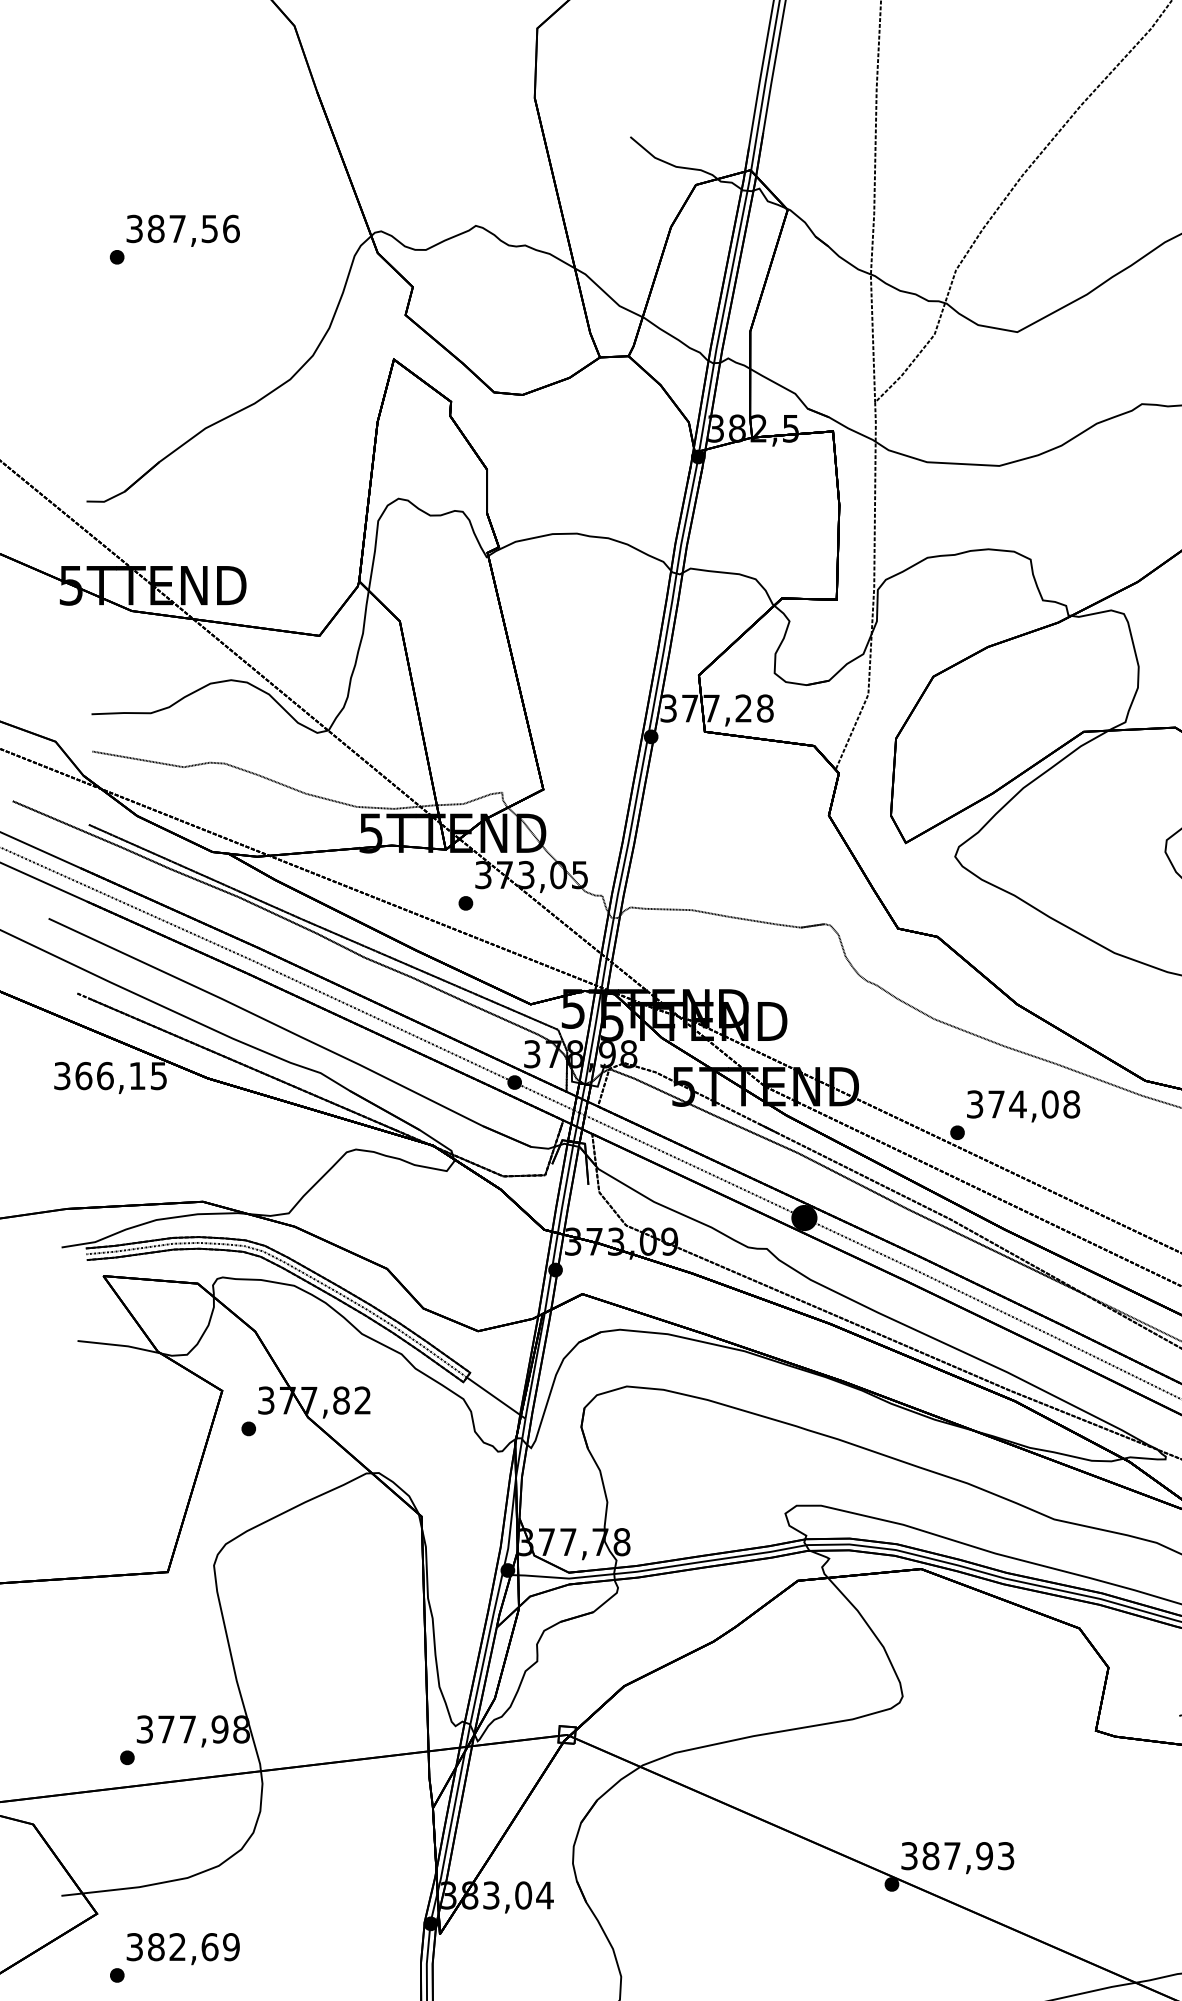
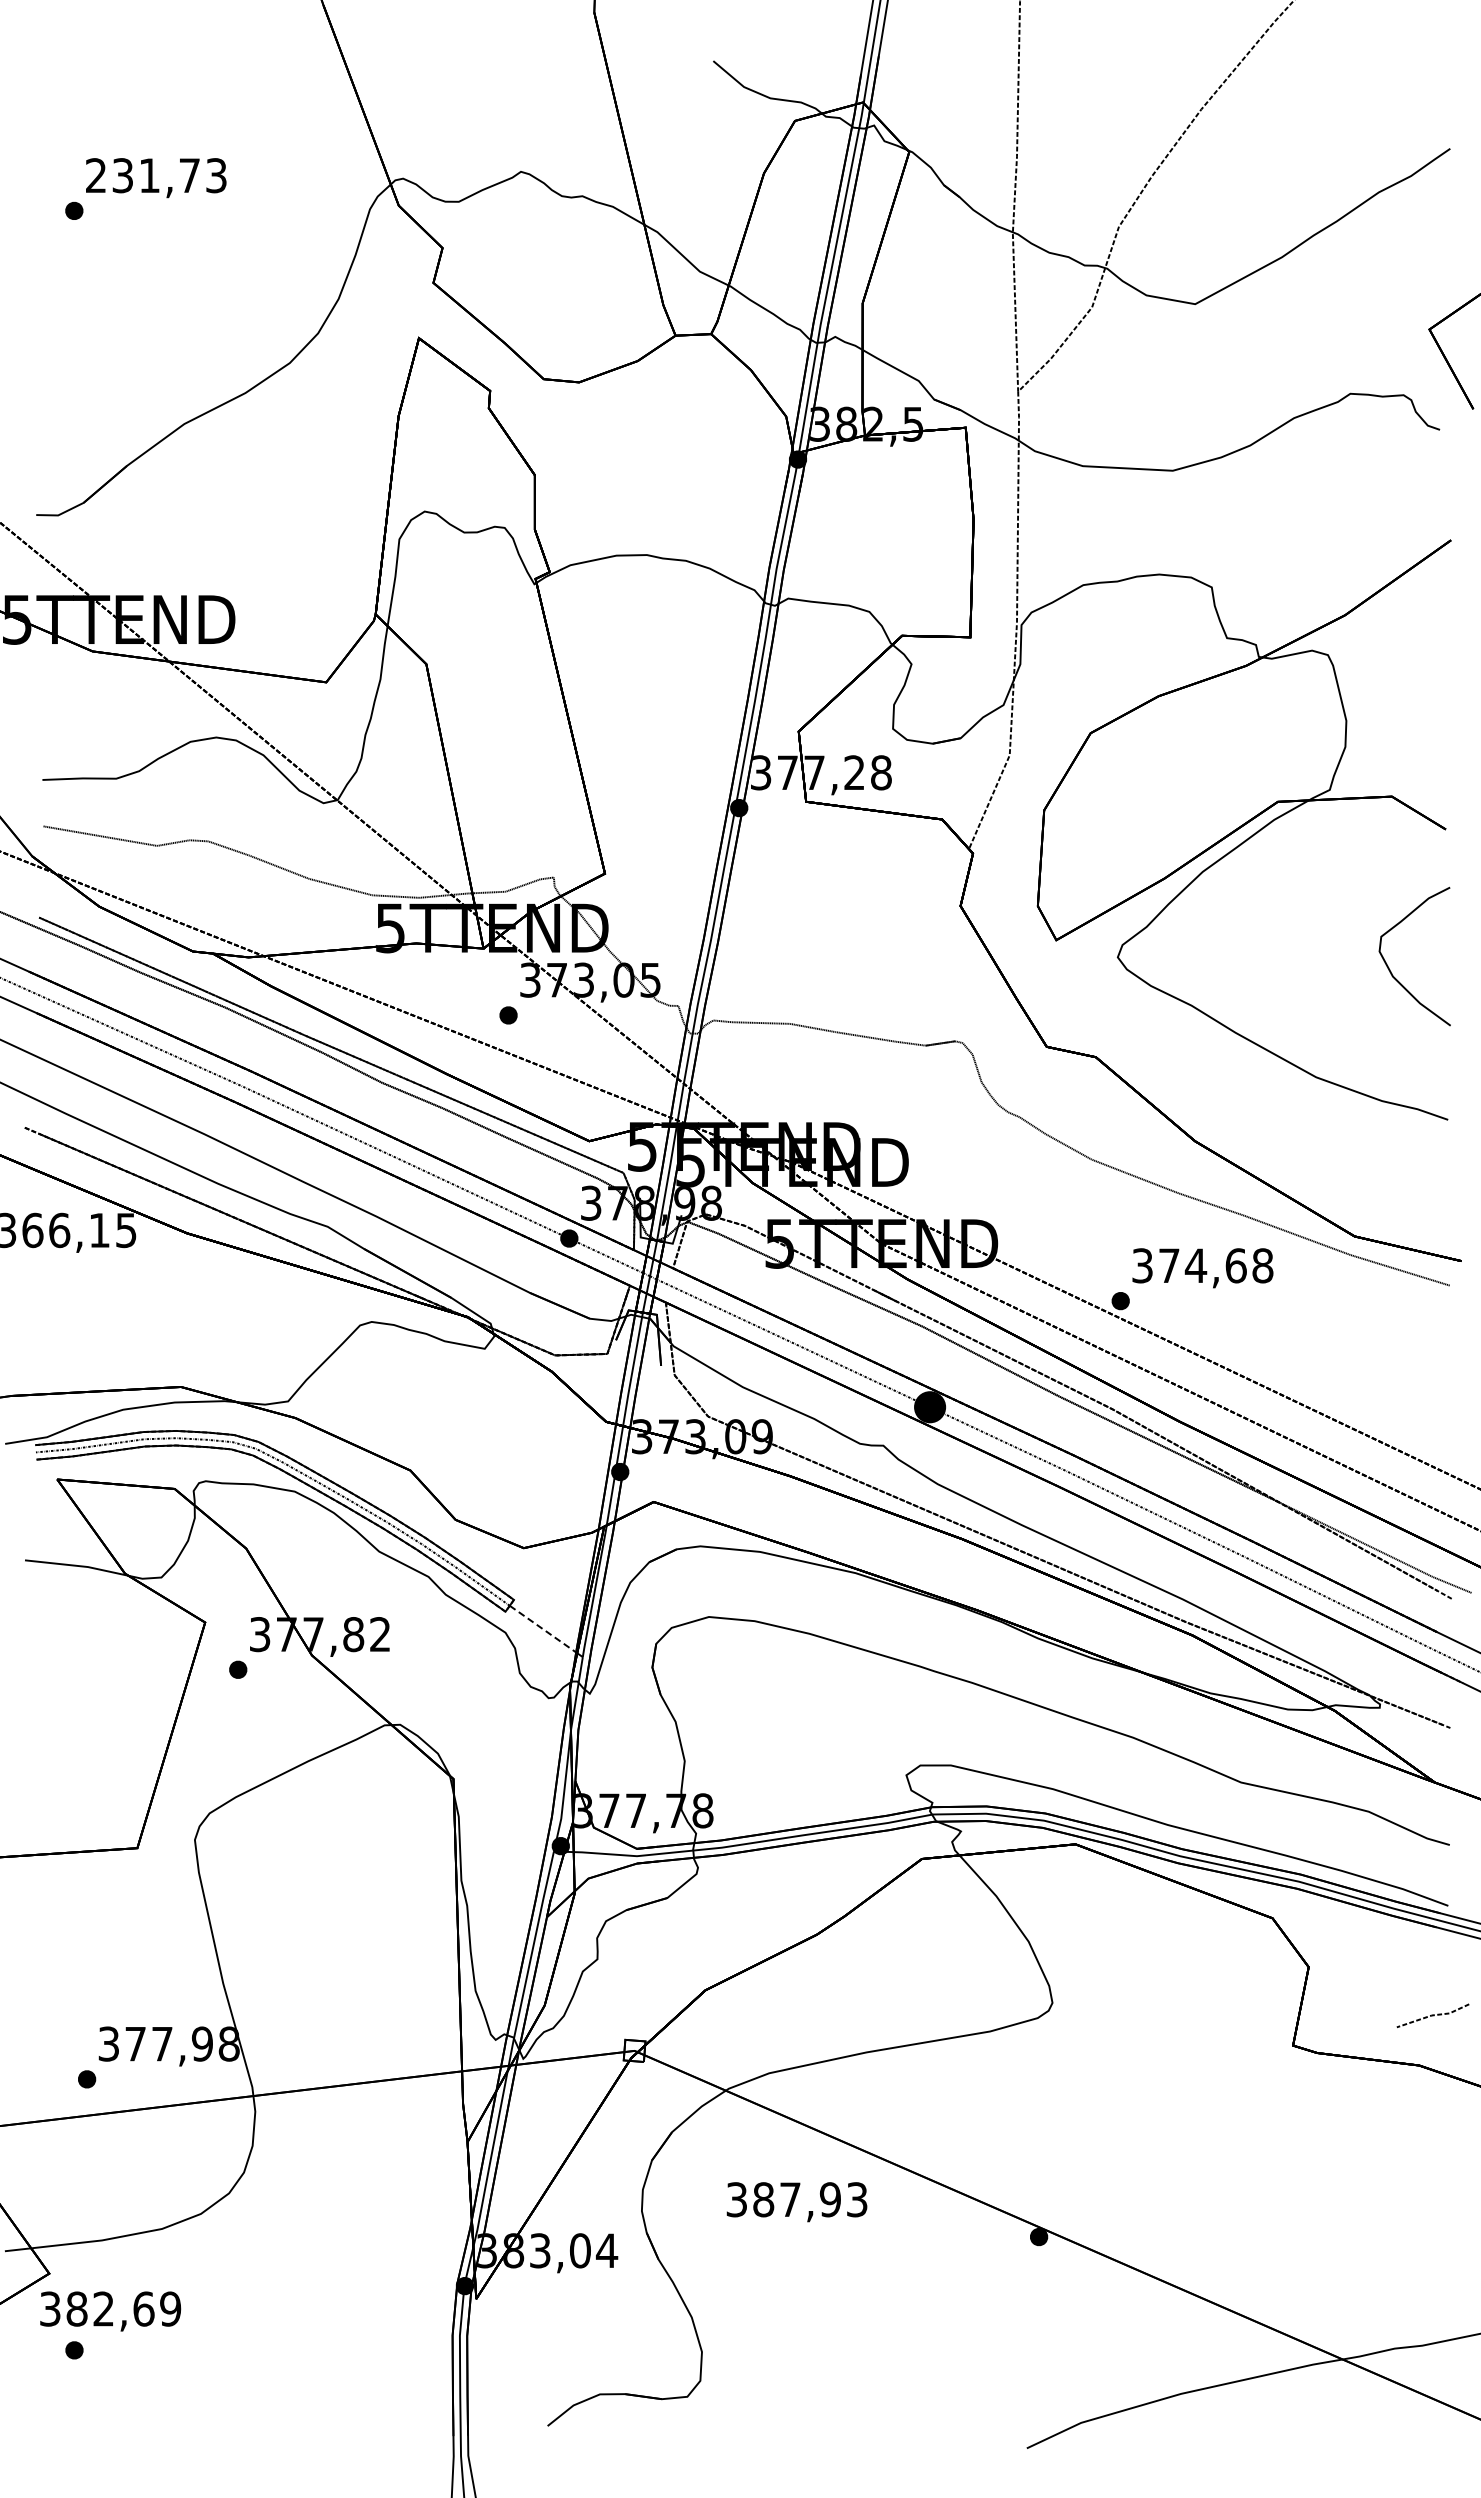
text: (183, 228) -> (156, 175), 387,56 -> 231,73
text: (1049, 1104) -> (1235, 1265), 374,08 -> 374,68
line: (493, 1396) -> (542, 1629), solid -> dashed
text: (957, 1858) -> (796, 2202), moved
text: (183, 1949) -> (110, 2311), moved

